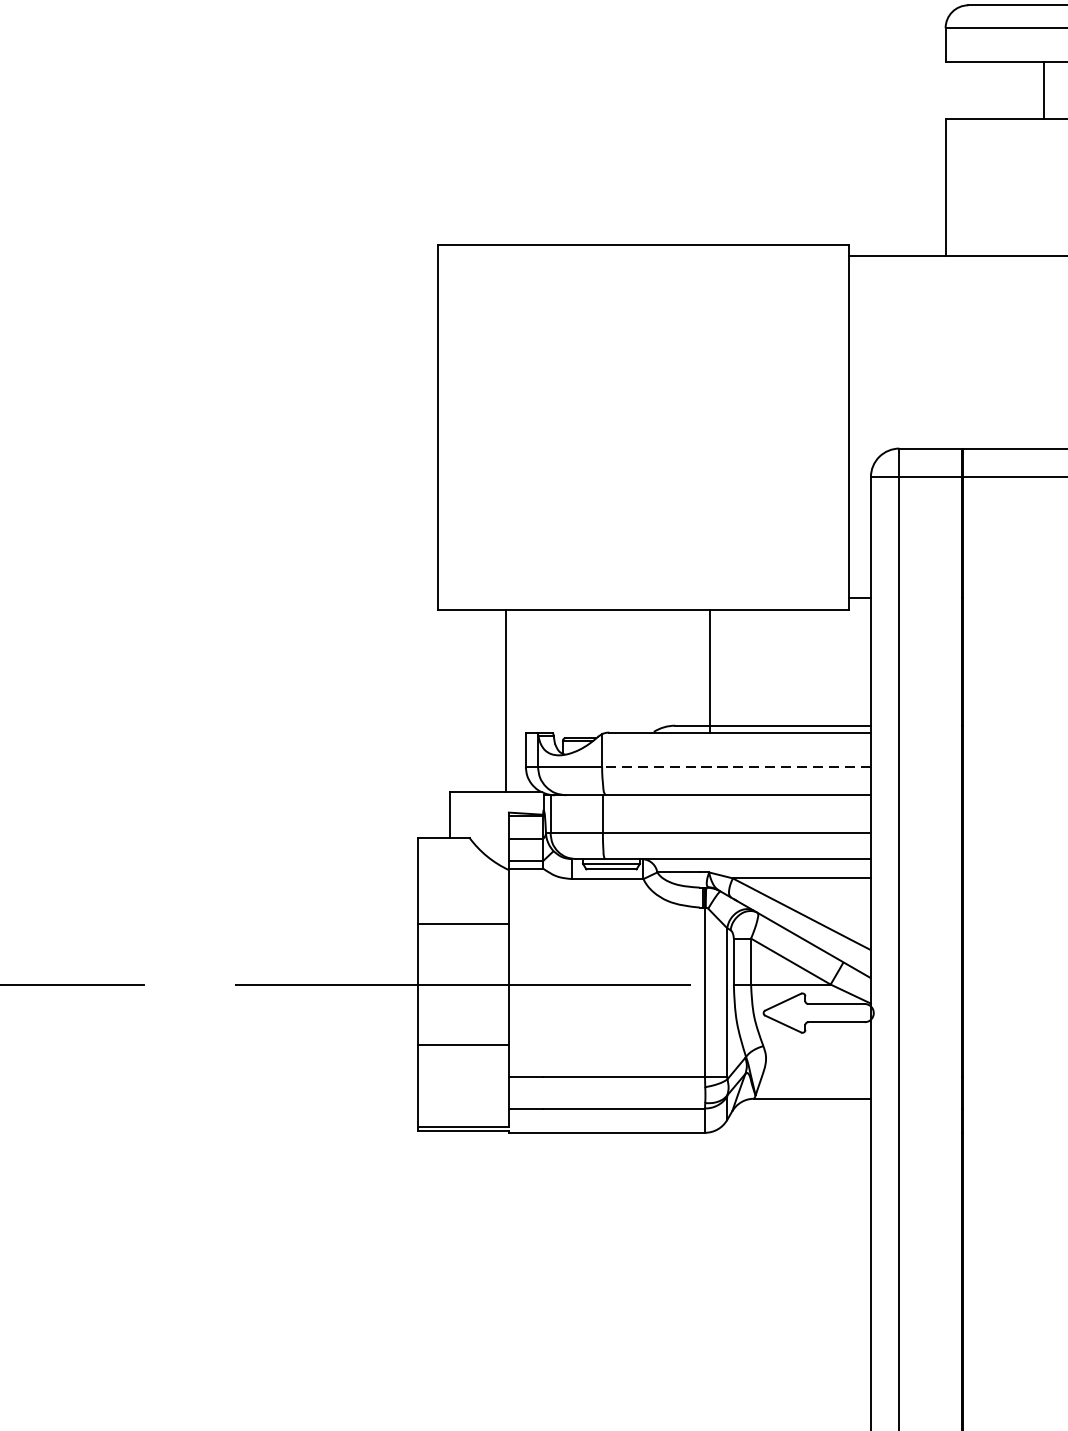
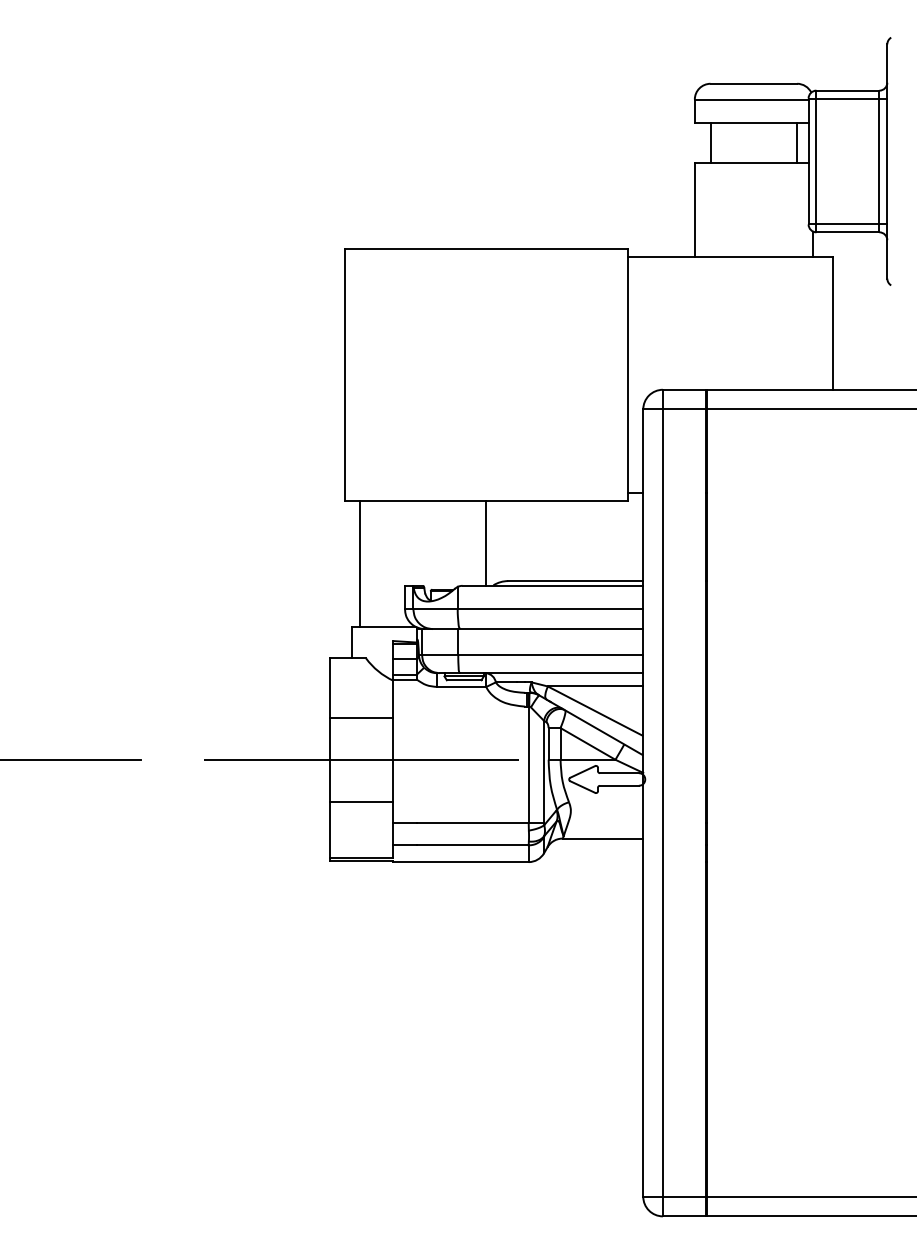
line: (1043, 90) -> (710, 142), moved
line: (710, 671) -> (486, 543), moved
line: (506, 700) -> (360, 563), moved
line: (736, 766) -> (550, 609), dashed -> solid

